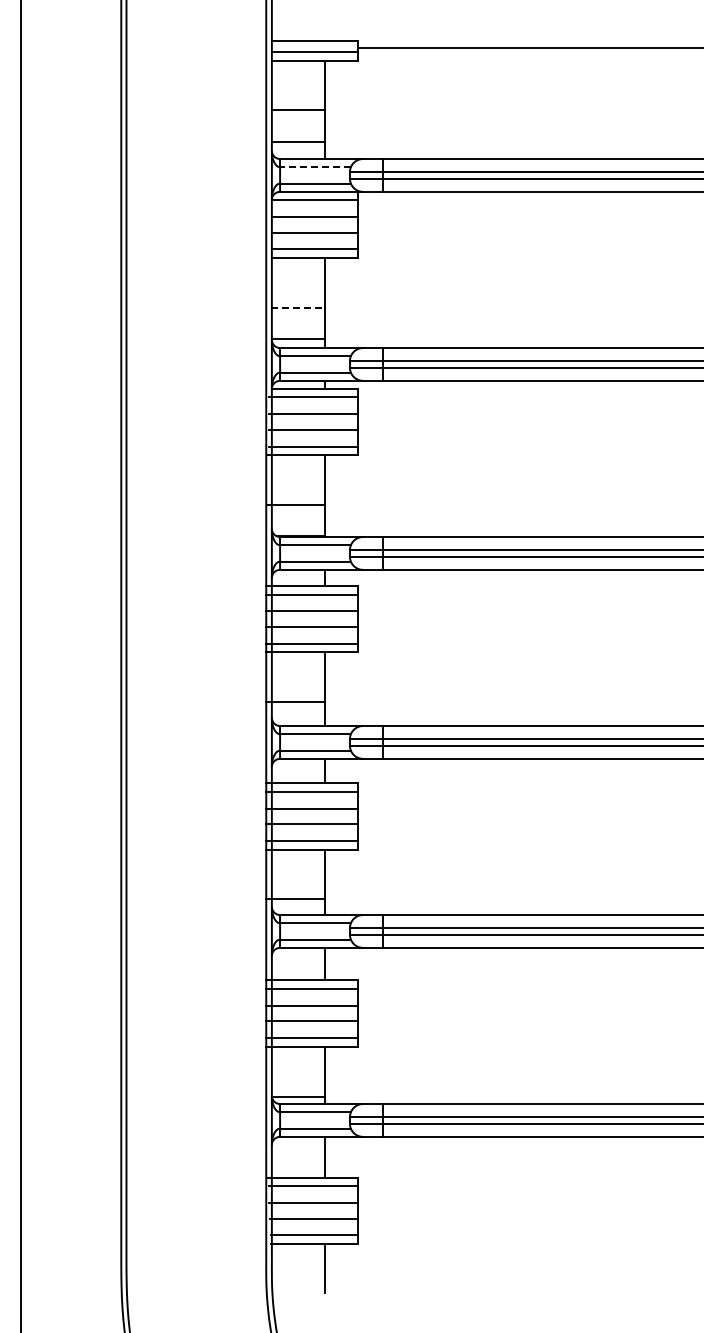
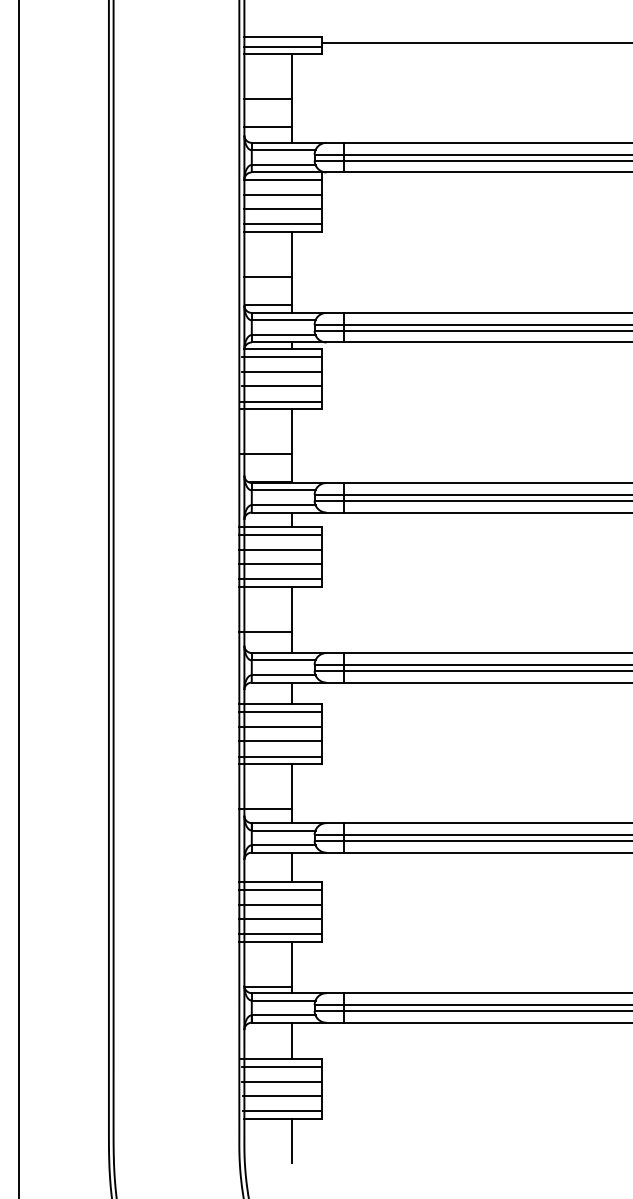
line: (315, 167) -> (283, 150), dashed -> solid
line: (298, 307) -> (268, 276), dashed -> solid

